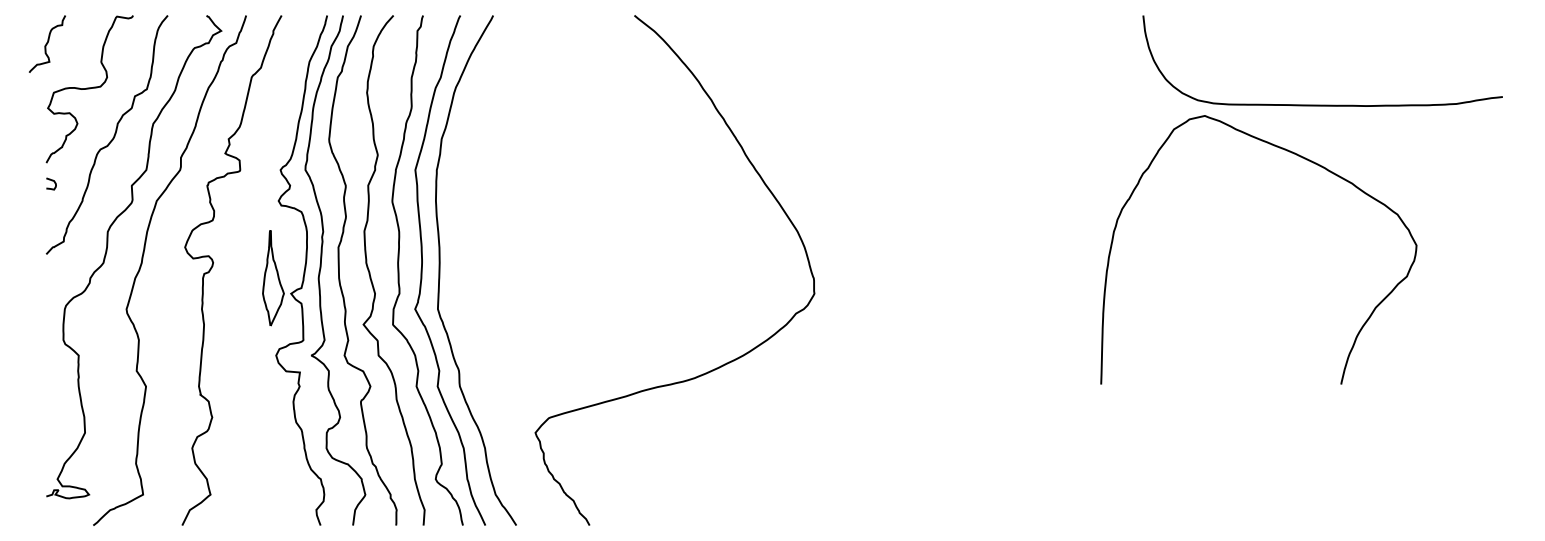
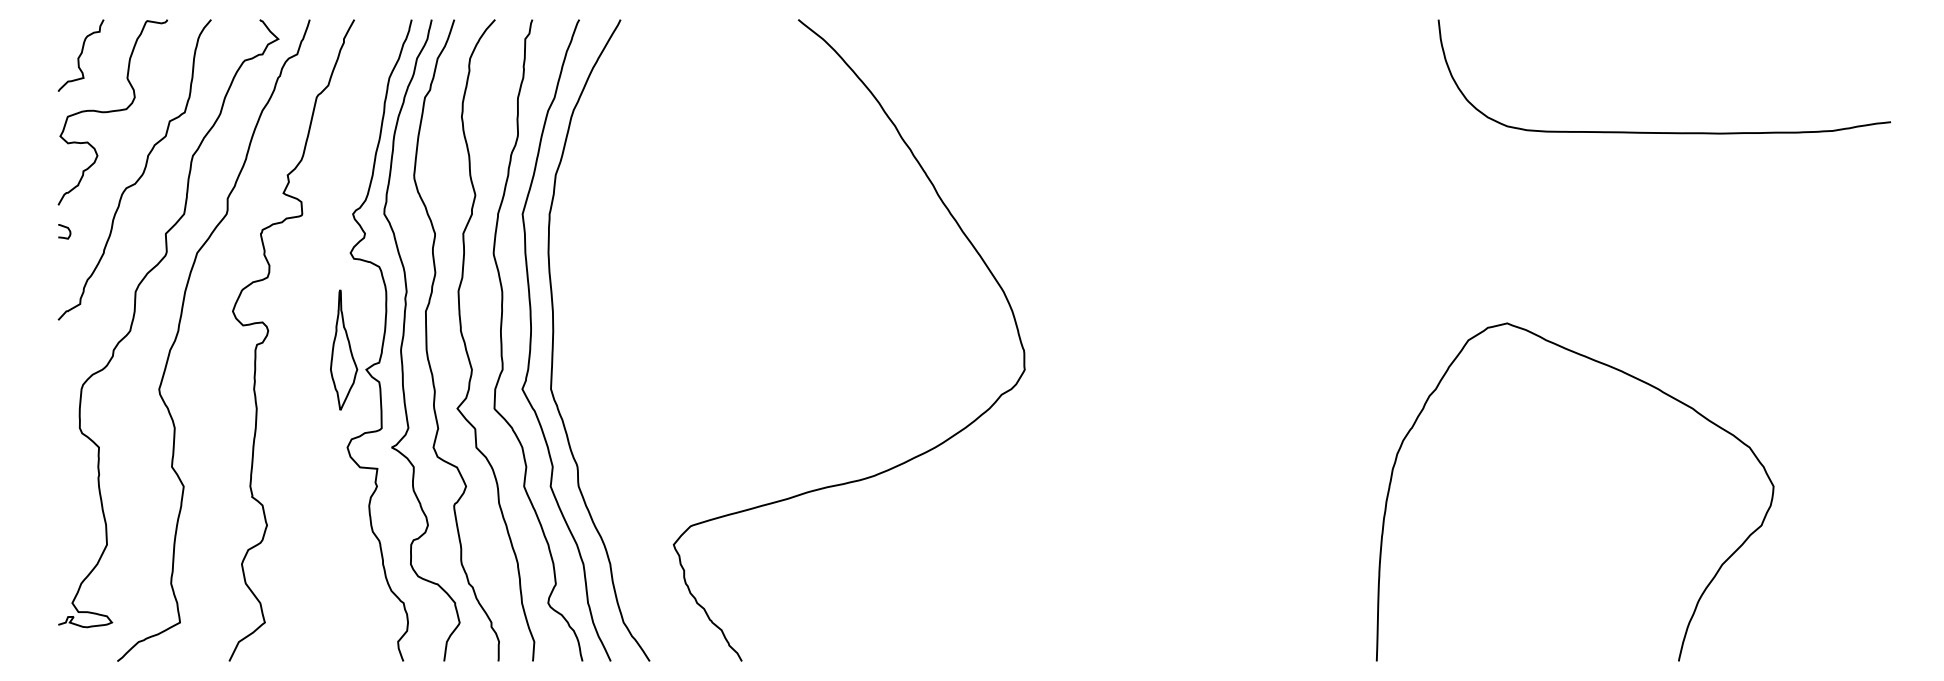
curve: (46, 43) -> (79, 54), moved
curve: (1304, 159) -> (1632, 378), moved

